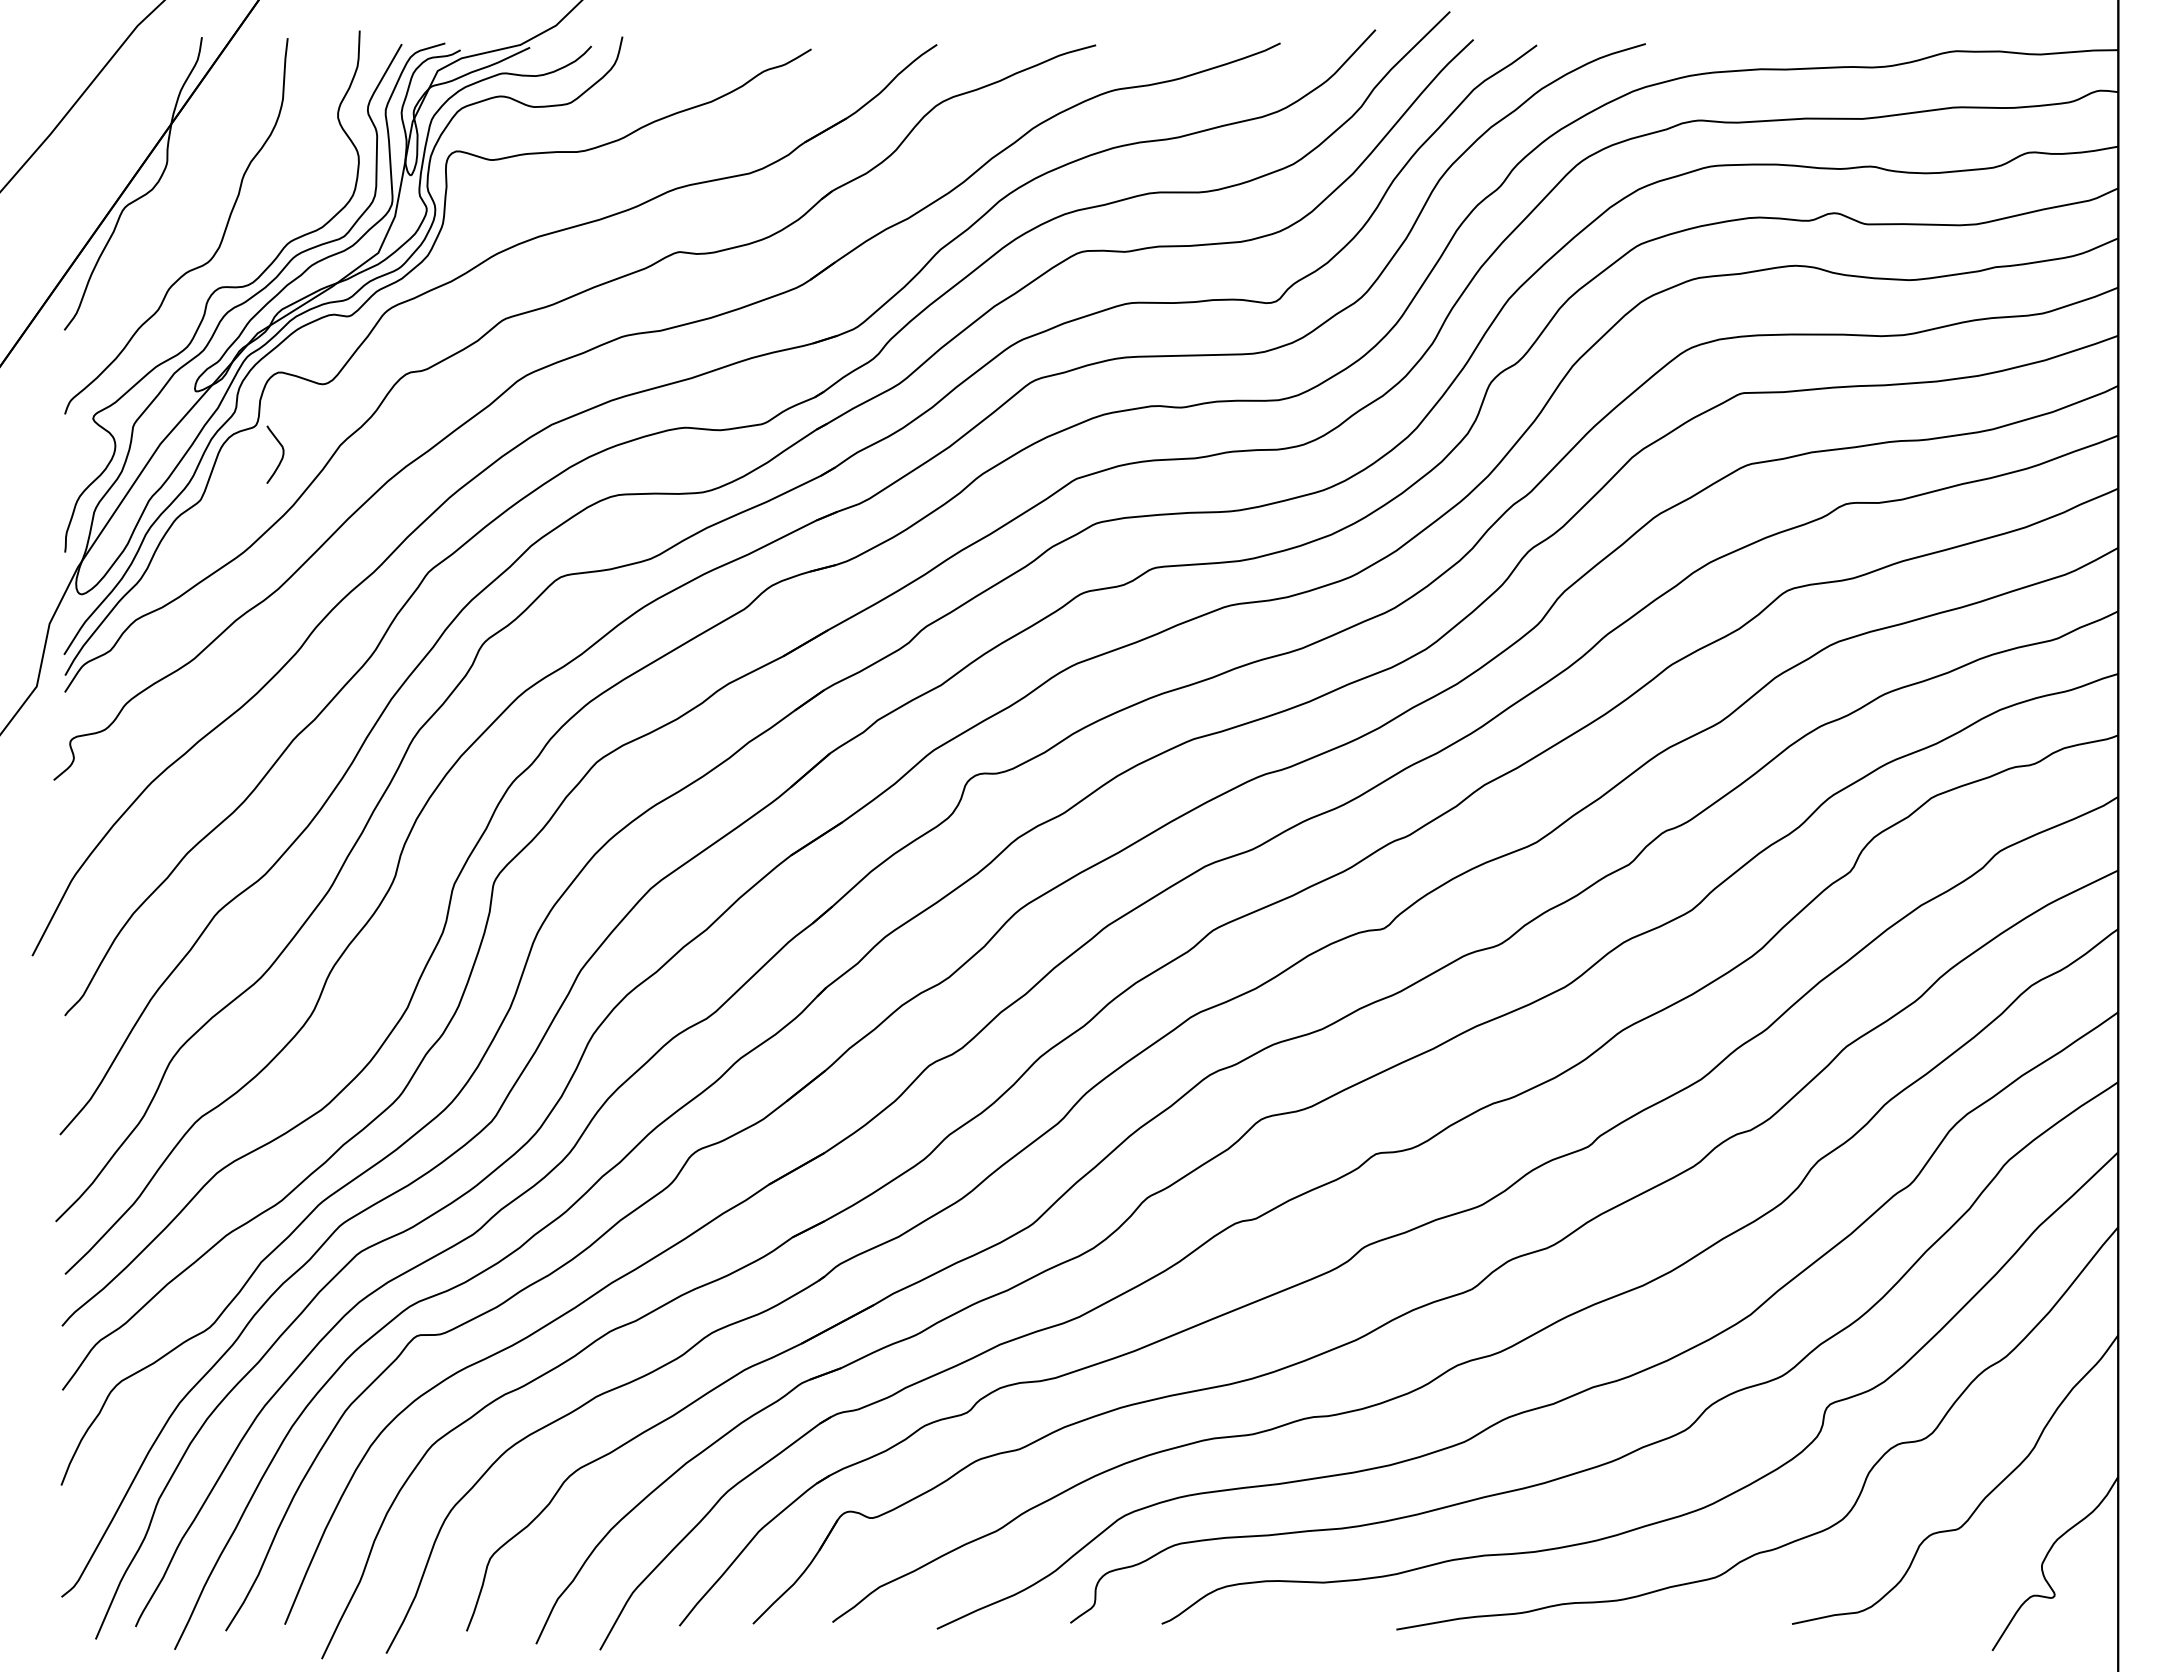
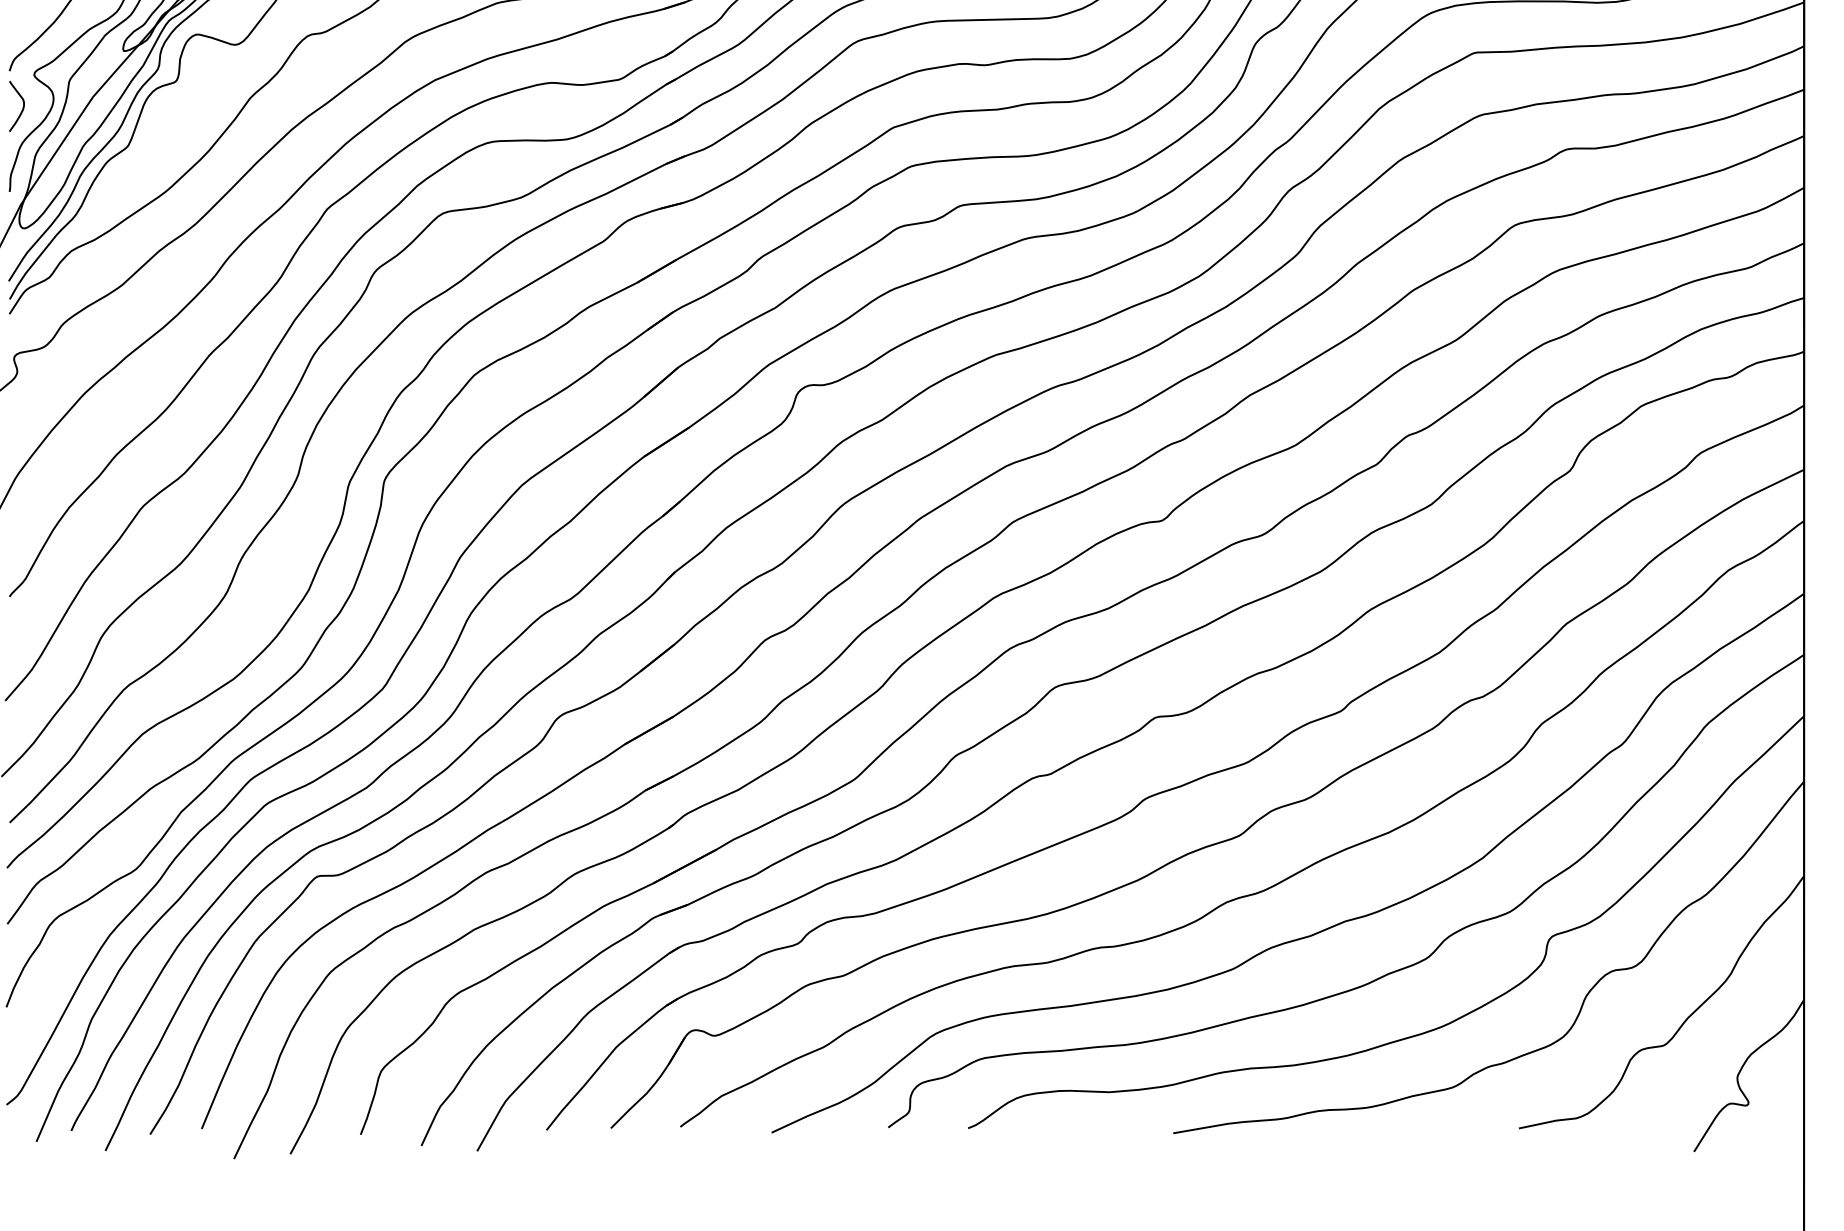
curve: (281, 457) -> (22, 108), moved

